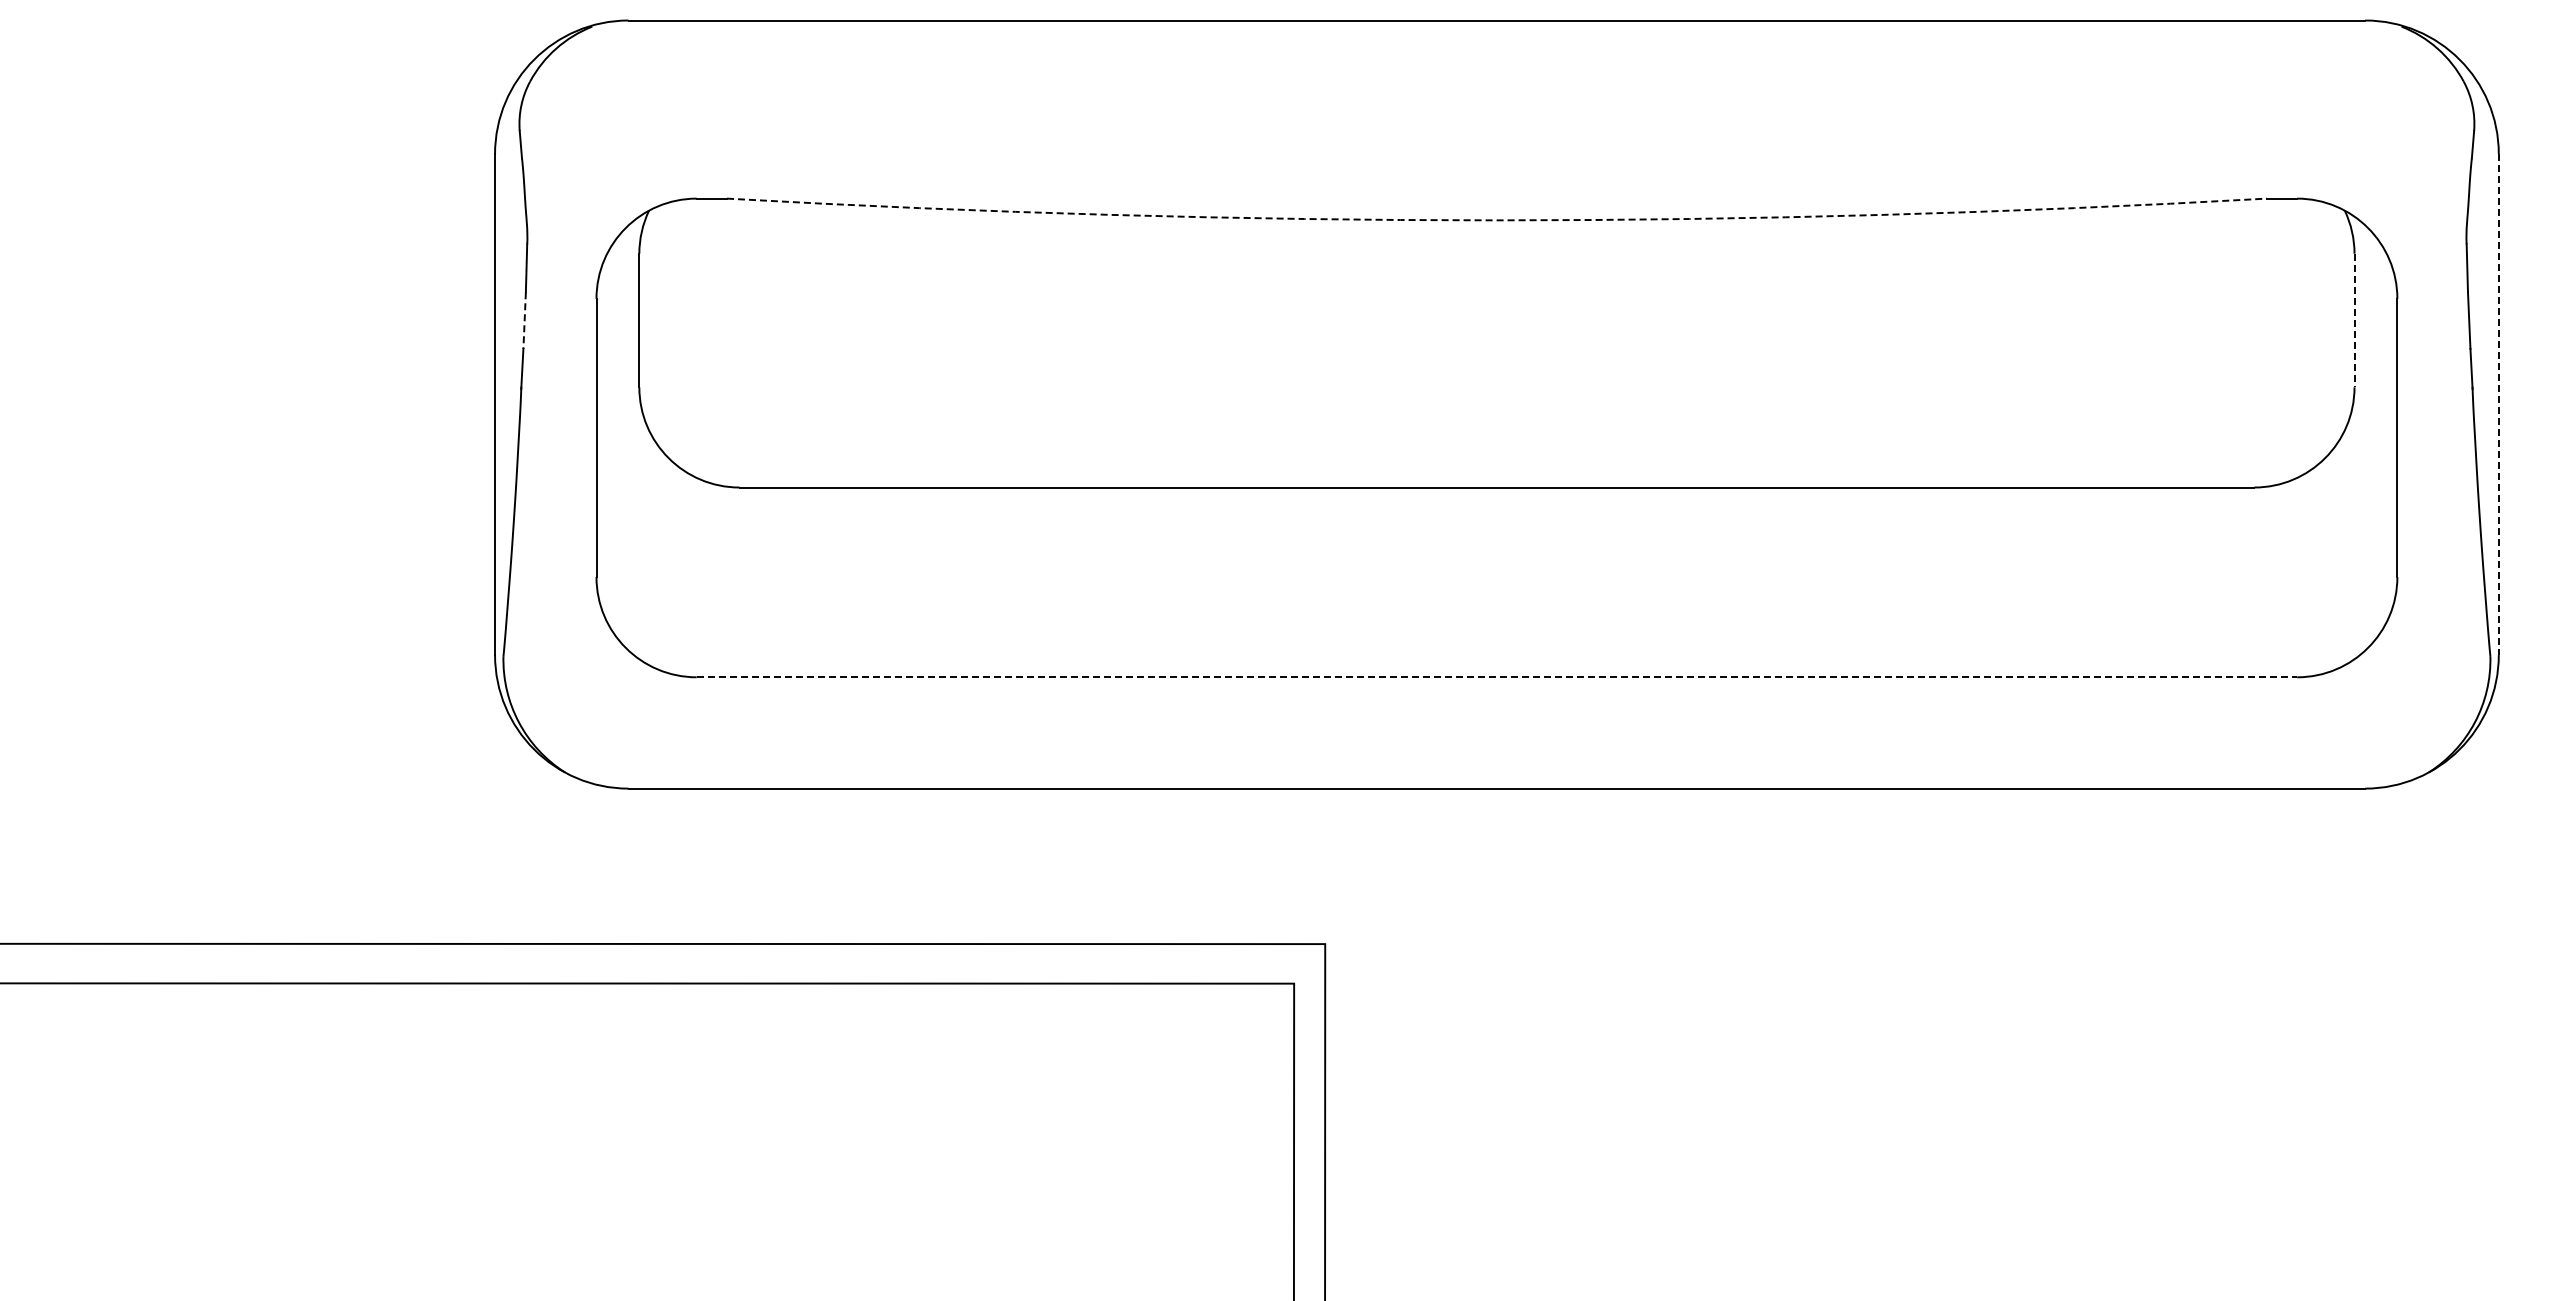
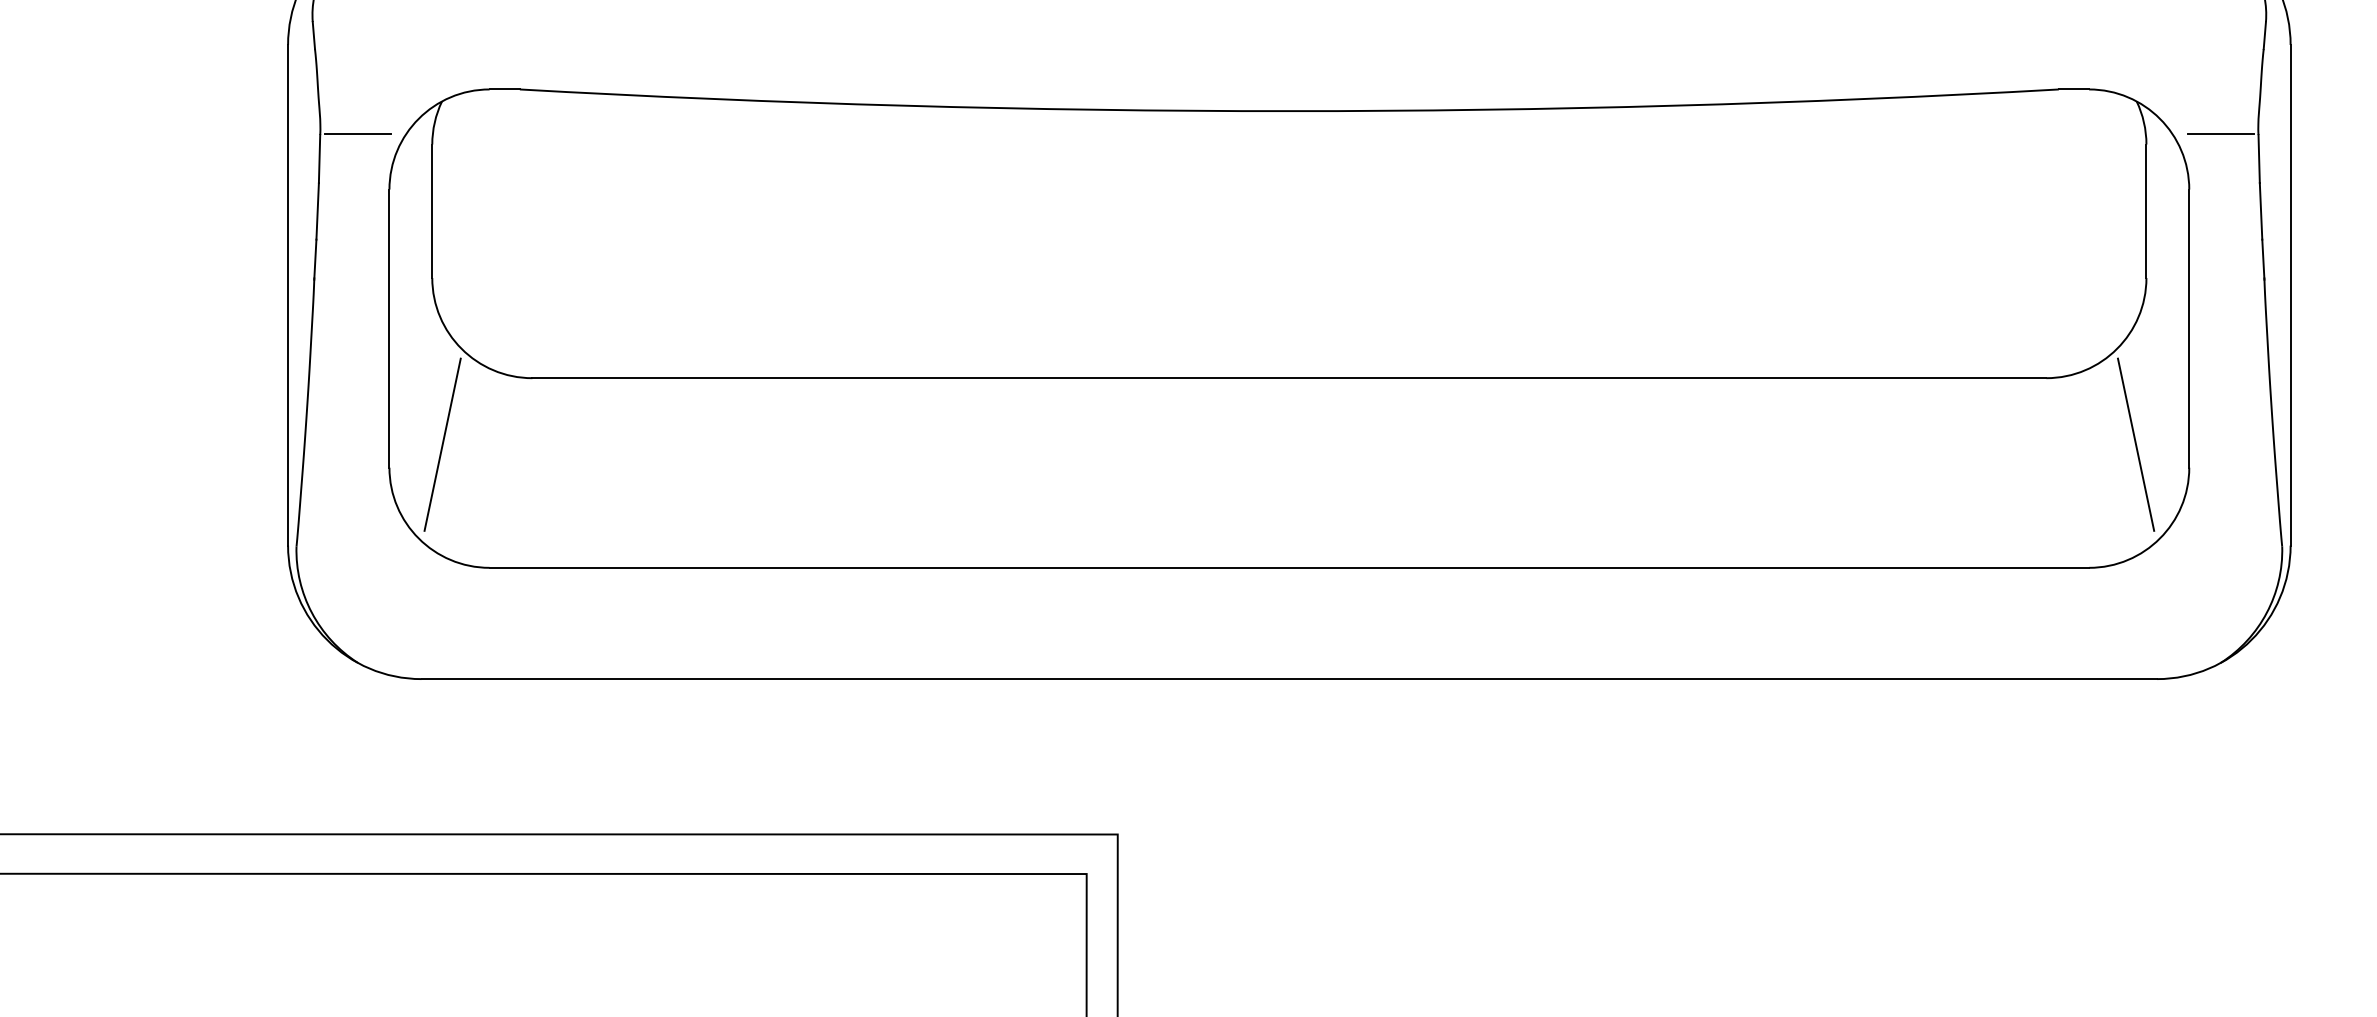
arc: (1496, 220) -> (1288, 111), dashed -> solid
line: (564, 243) -> (357, 134), added
line: (2428, 243) -> (2220, 134), added
line: (2354, 320) -> (2146, 211), dashed -> solid
line: (524, 321) -> (317, 212), dashed -> solid
line: (2498, 405) -> (2290, 296), dashed -> solid
line: (649, 554) -> (442, 445), added
line: (2344, 554) -> (2136, 445), added
line: (1497, 677) -> (1289, 568), dashed -> solid

